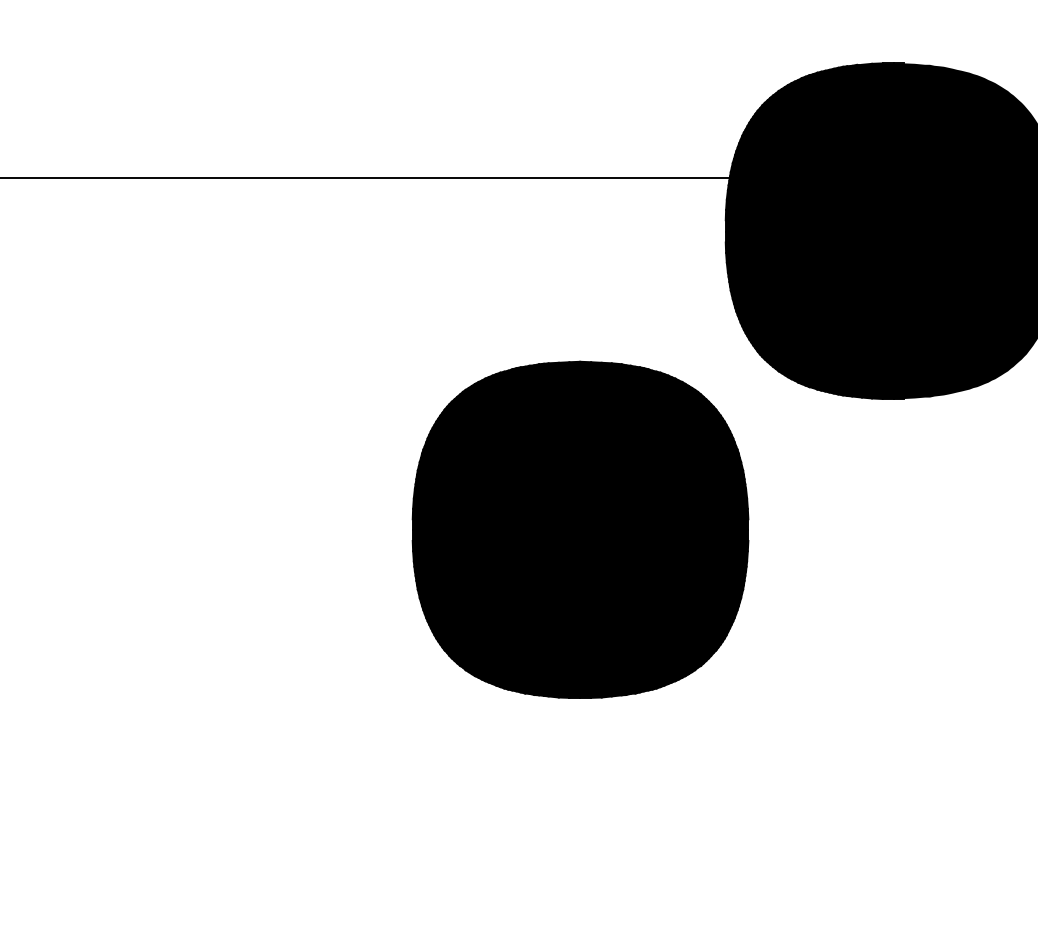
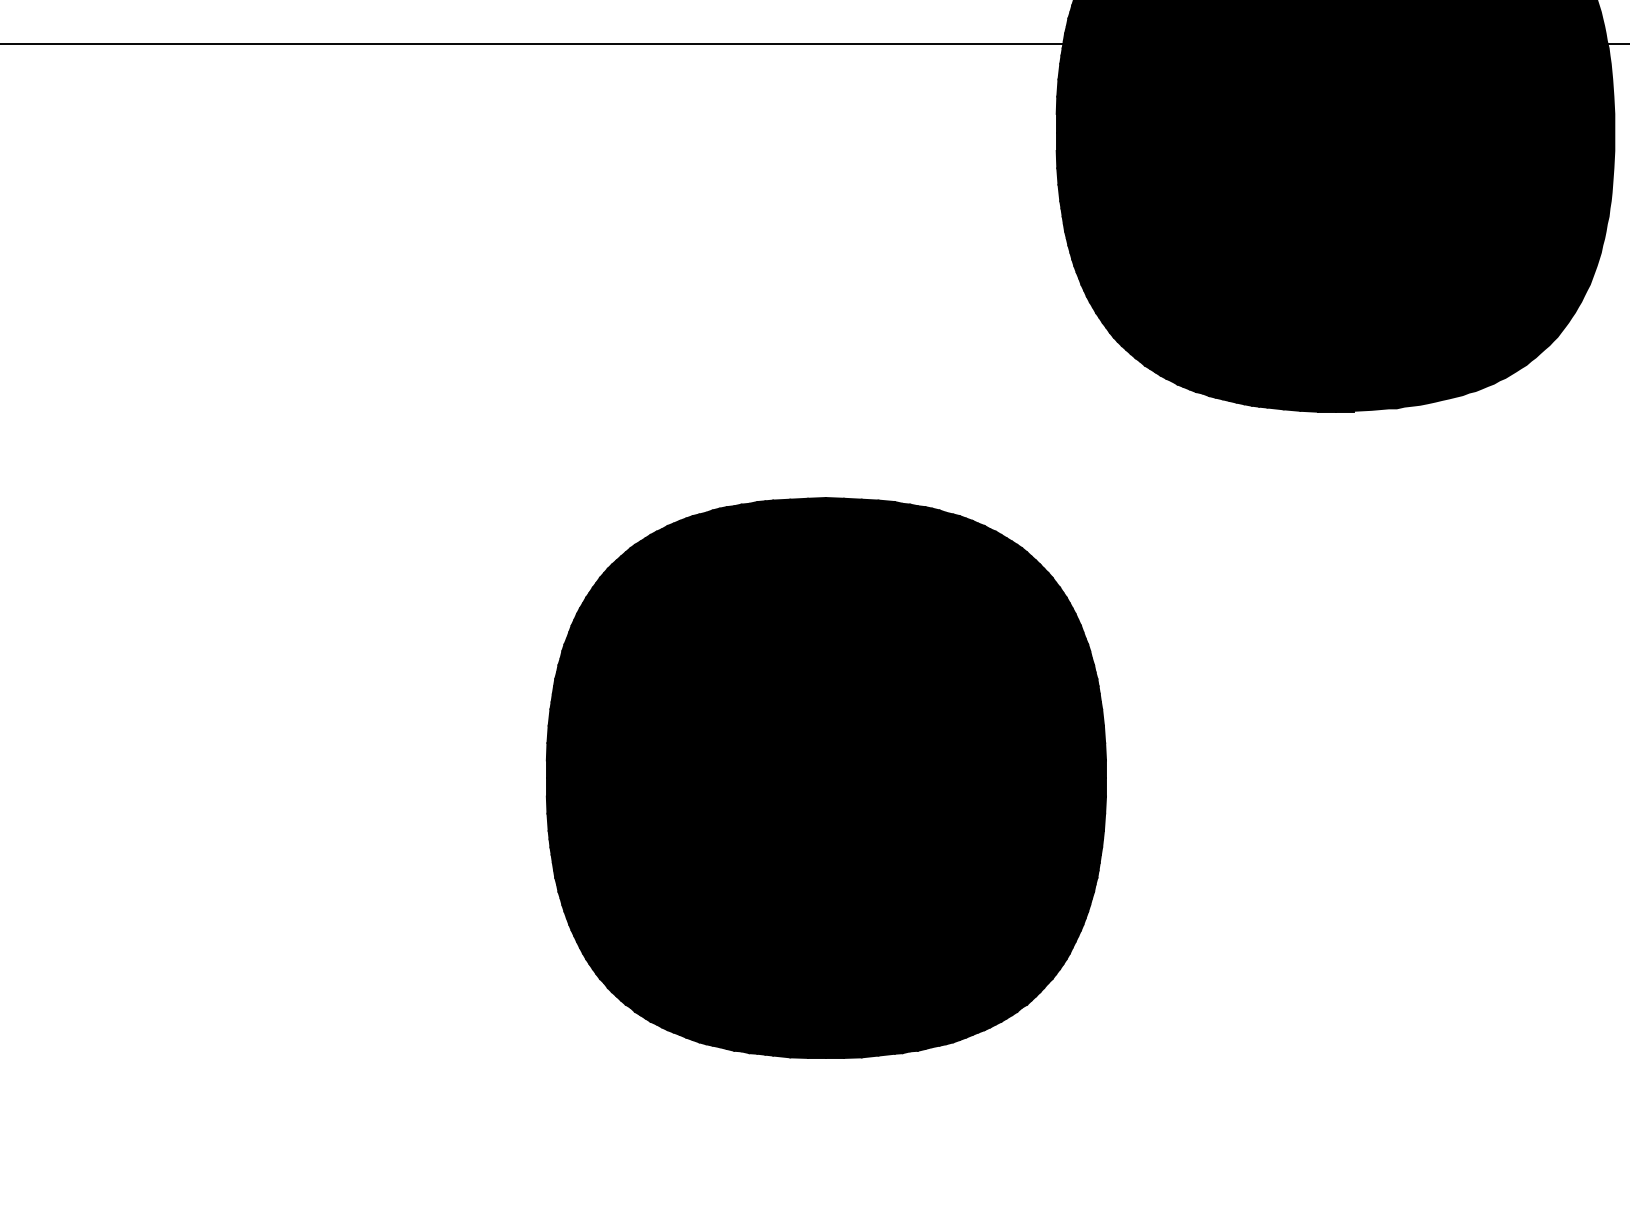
part: (580, 529) -> (826, 777), moved

